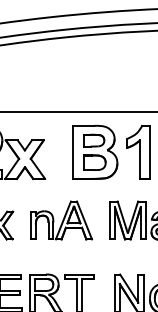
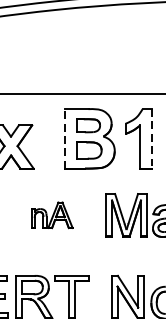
line: (72, 151) -> (64, 137), solid -> dashed
line: (150, 152) -> (151, 138), solid -> dashed
part: (61, 220) -> (52, 215), size x0.6

